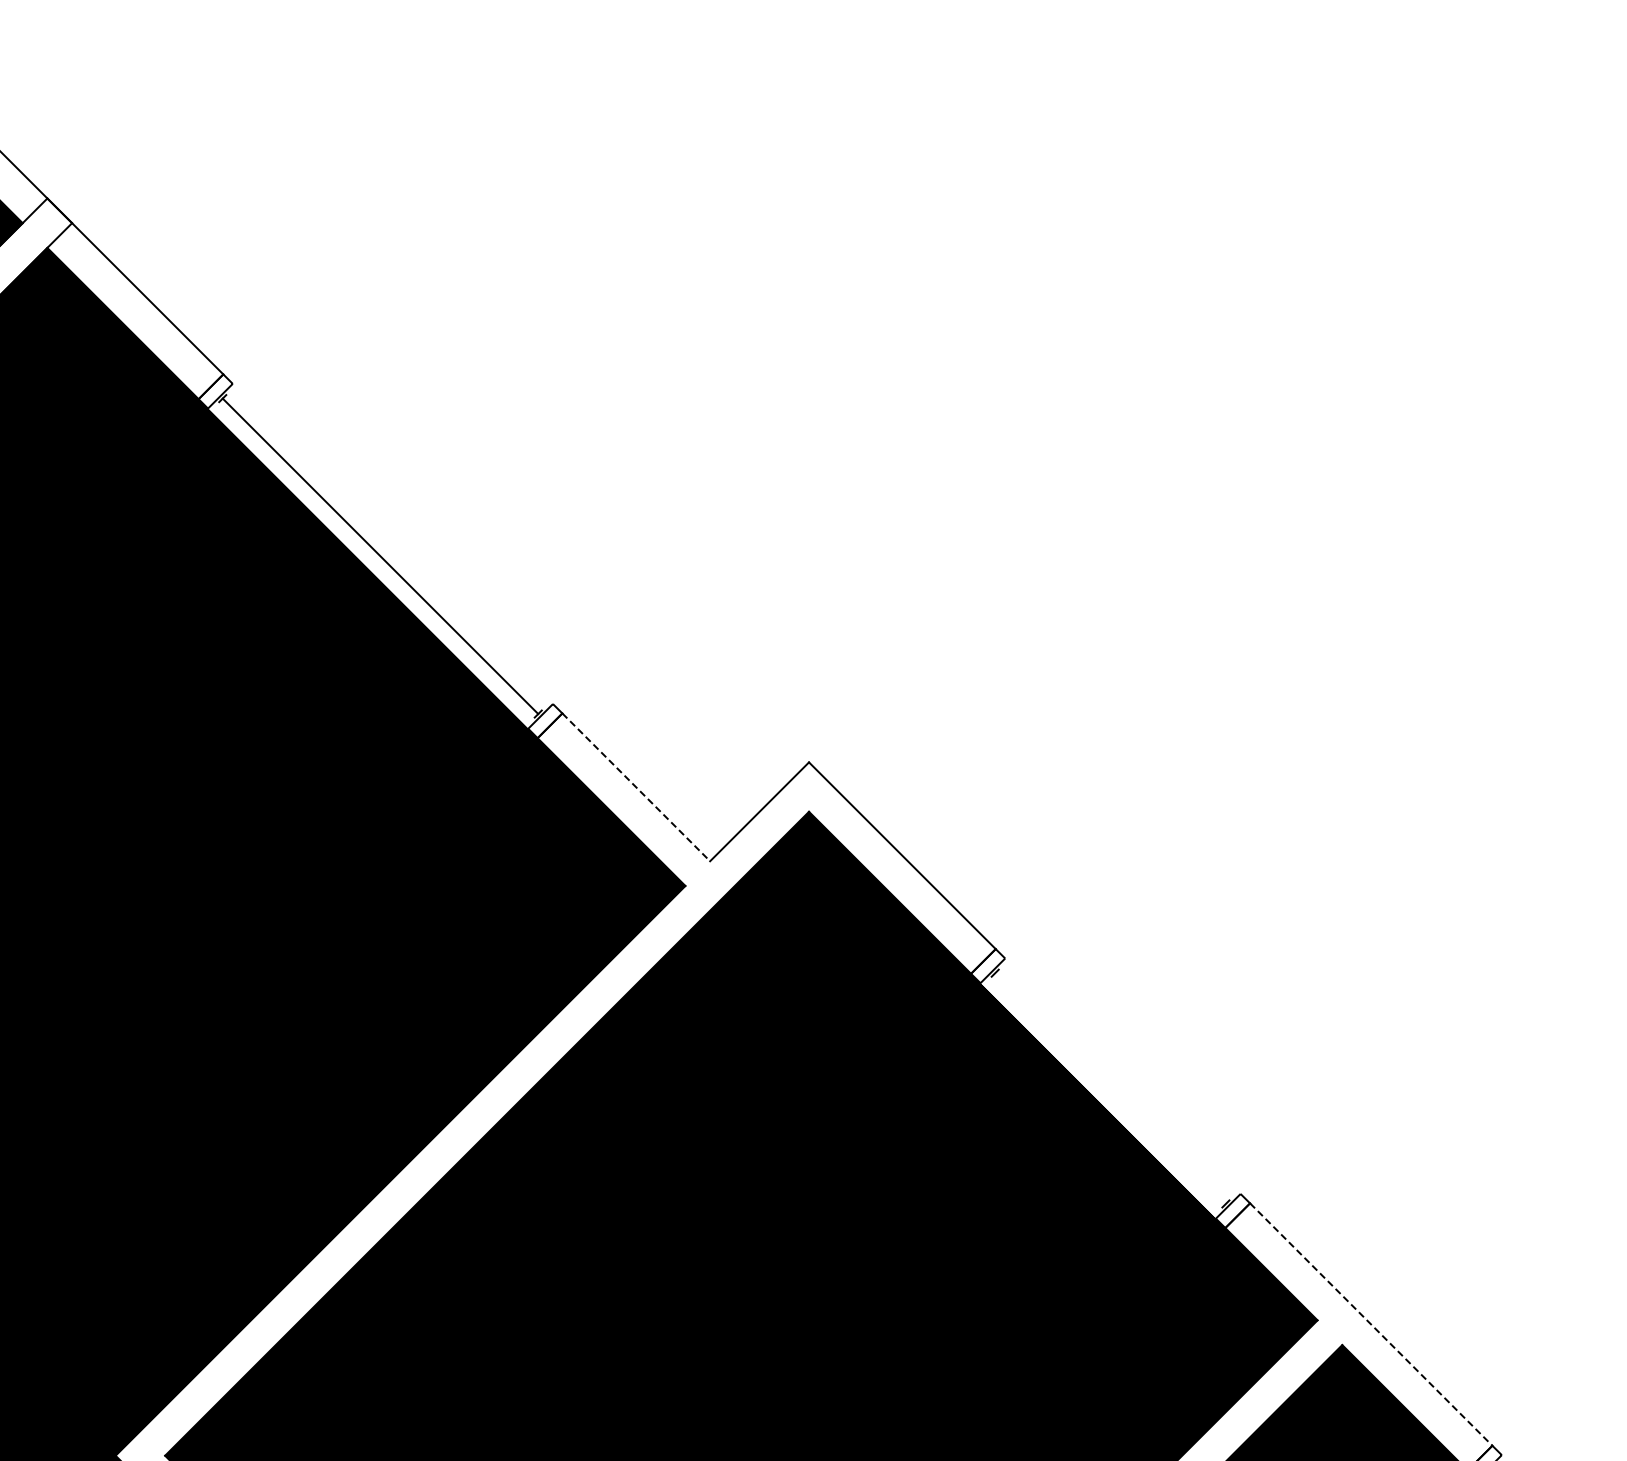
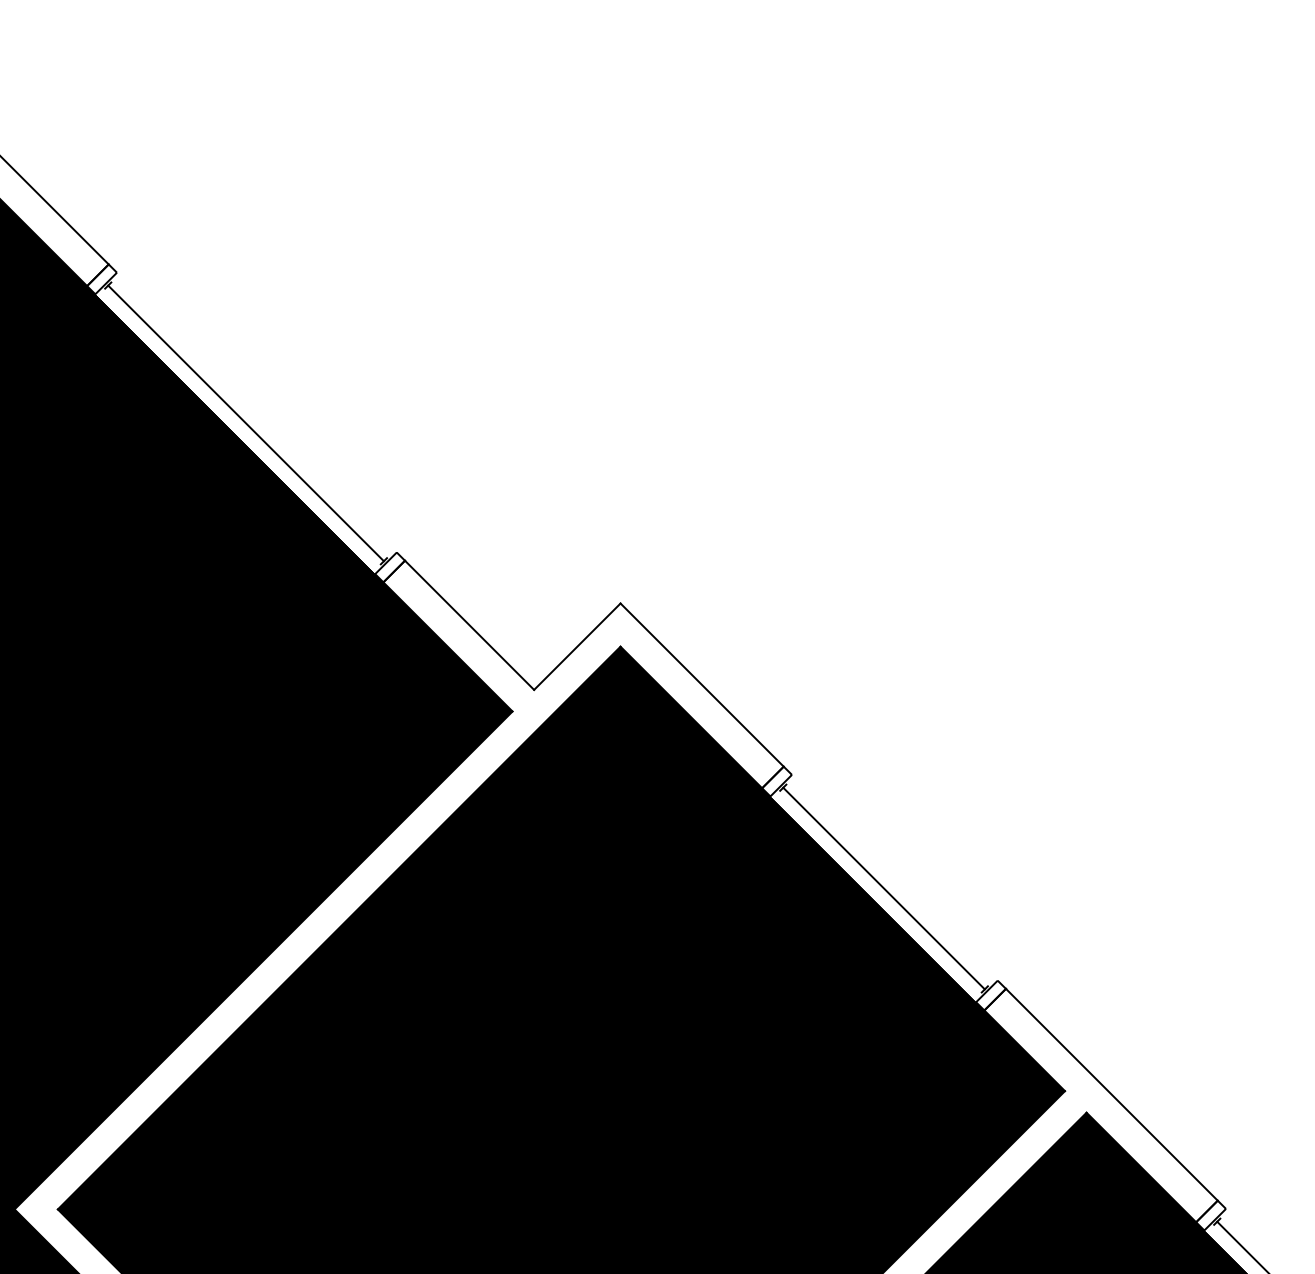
line: (636, 787) -> (469, 625), dashed -> solid
line: (1110, 1088) -> (884, 888), added
line: (1371, 1324) -> (1112, 1094), dashed -> solid

